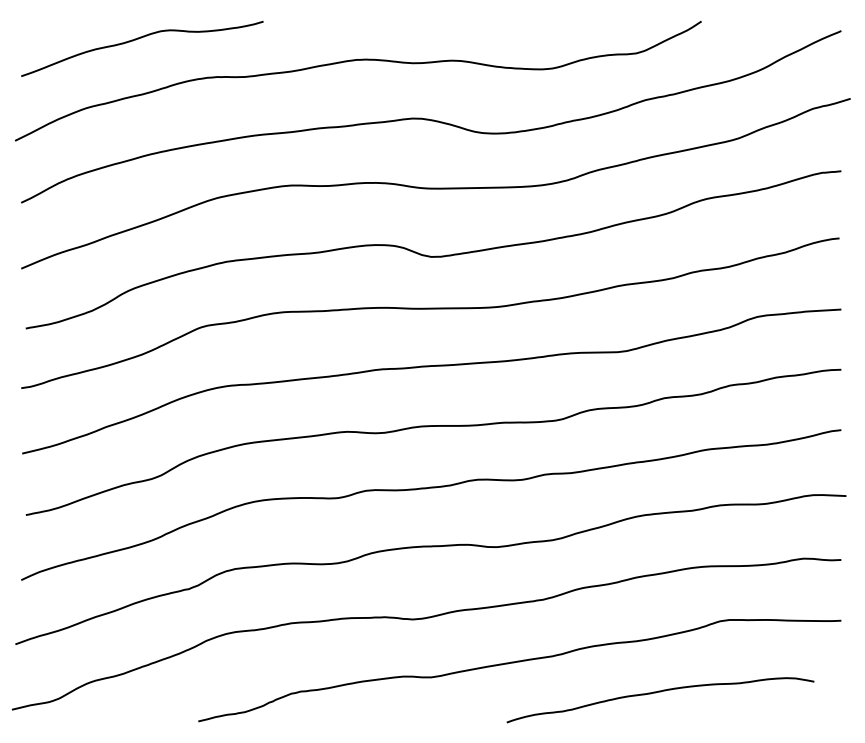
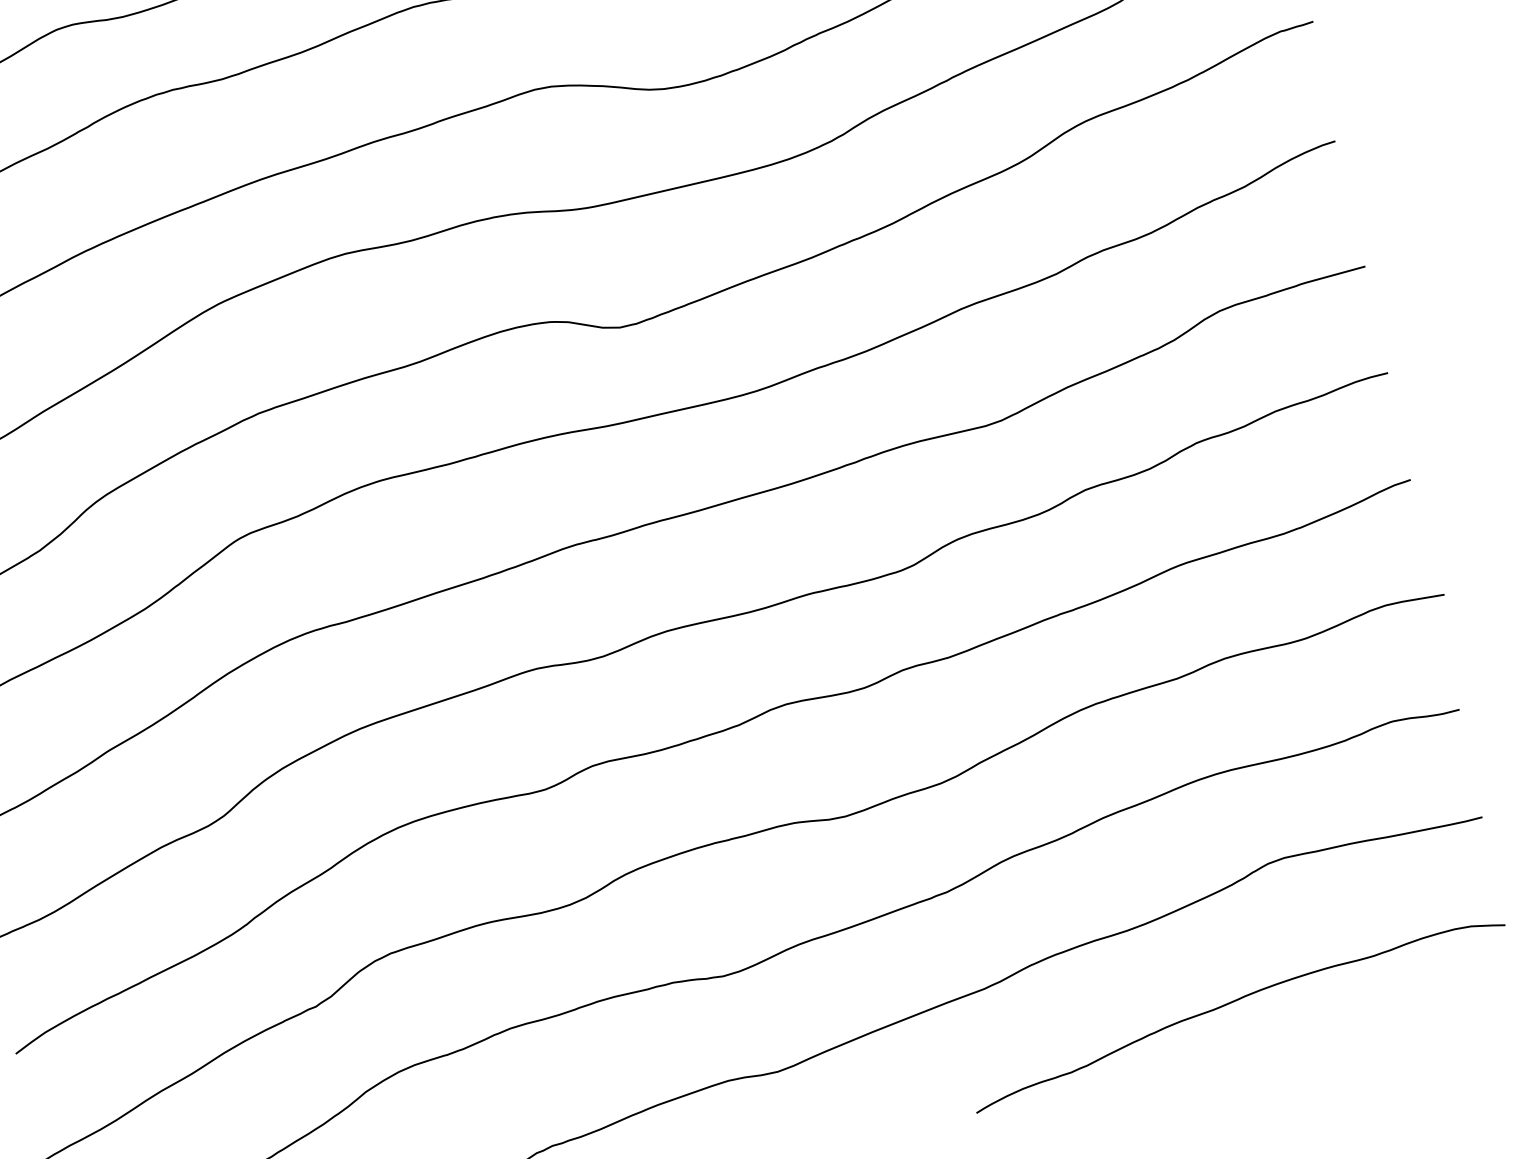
curve: (660, 692) -> (1237, 1002), moved

